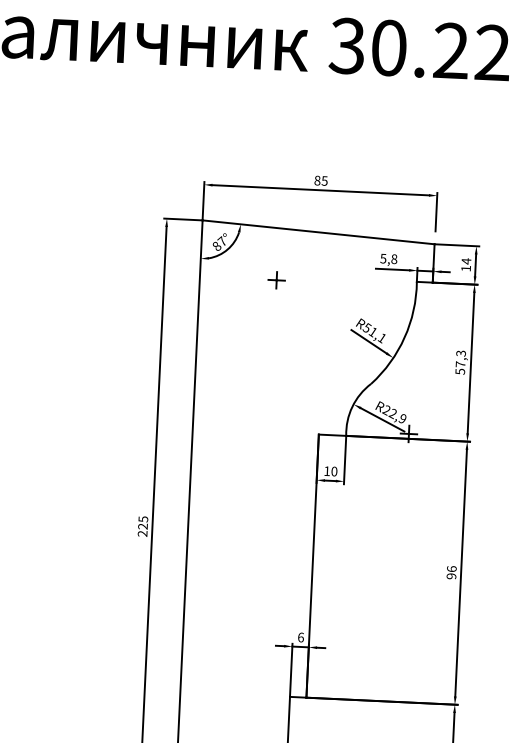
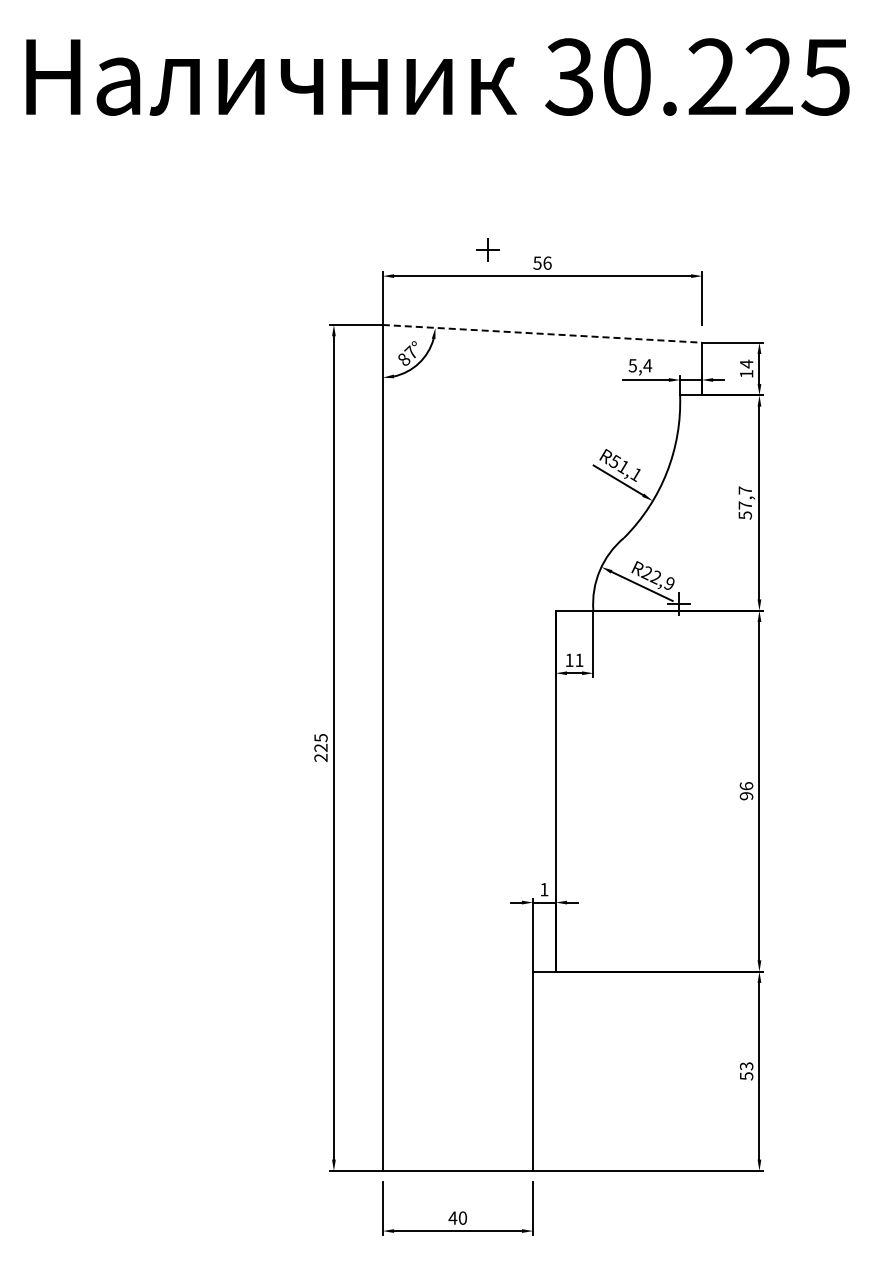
text: (321, 180) -> (542, 262), 85 -> 56
line: (318, 232) -> (542, 333), solid -> dashed
text: (394, 259) -> (647, 365), 5,8 -> 5,4
part: (276, 279) -> (487, 249), moved
text: (461, 353) -> (745, 490), 57,3 -> 57,7
text: (334, 471) -> (579, 660), 10 -> 11
text: (301, 637) -> (544, 889), 6 -> 1

